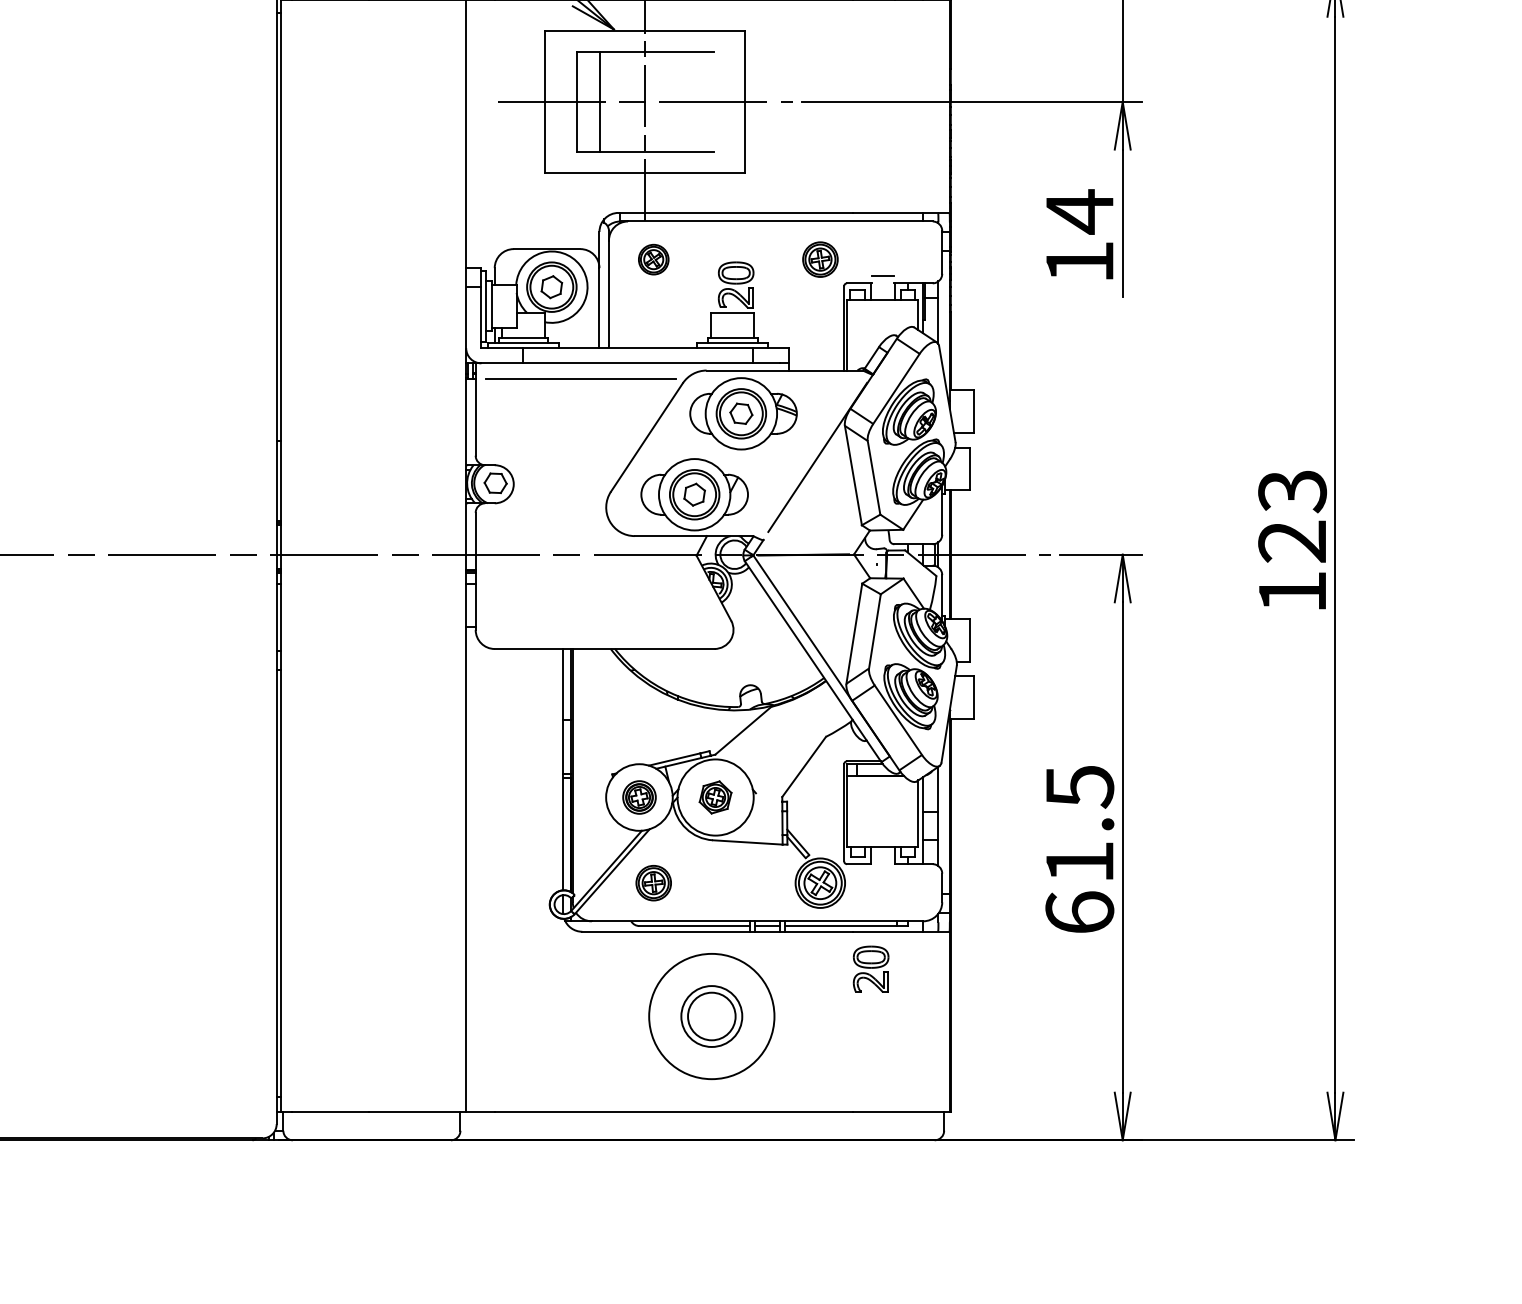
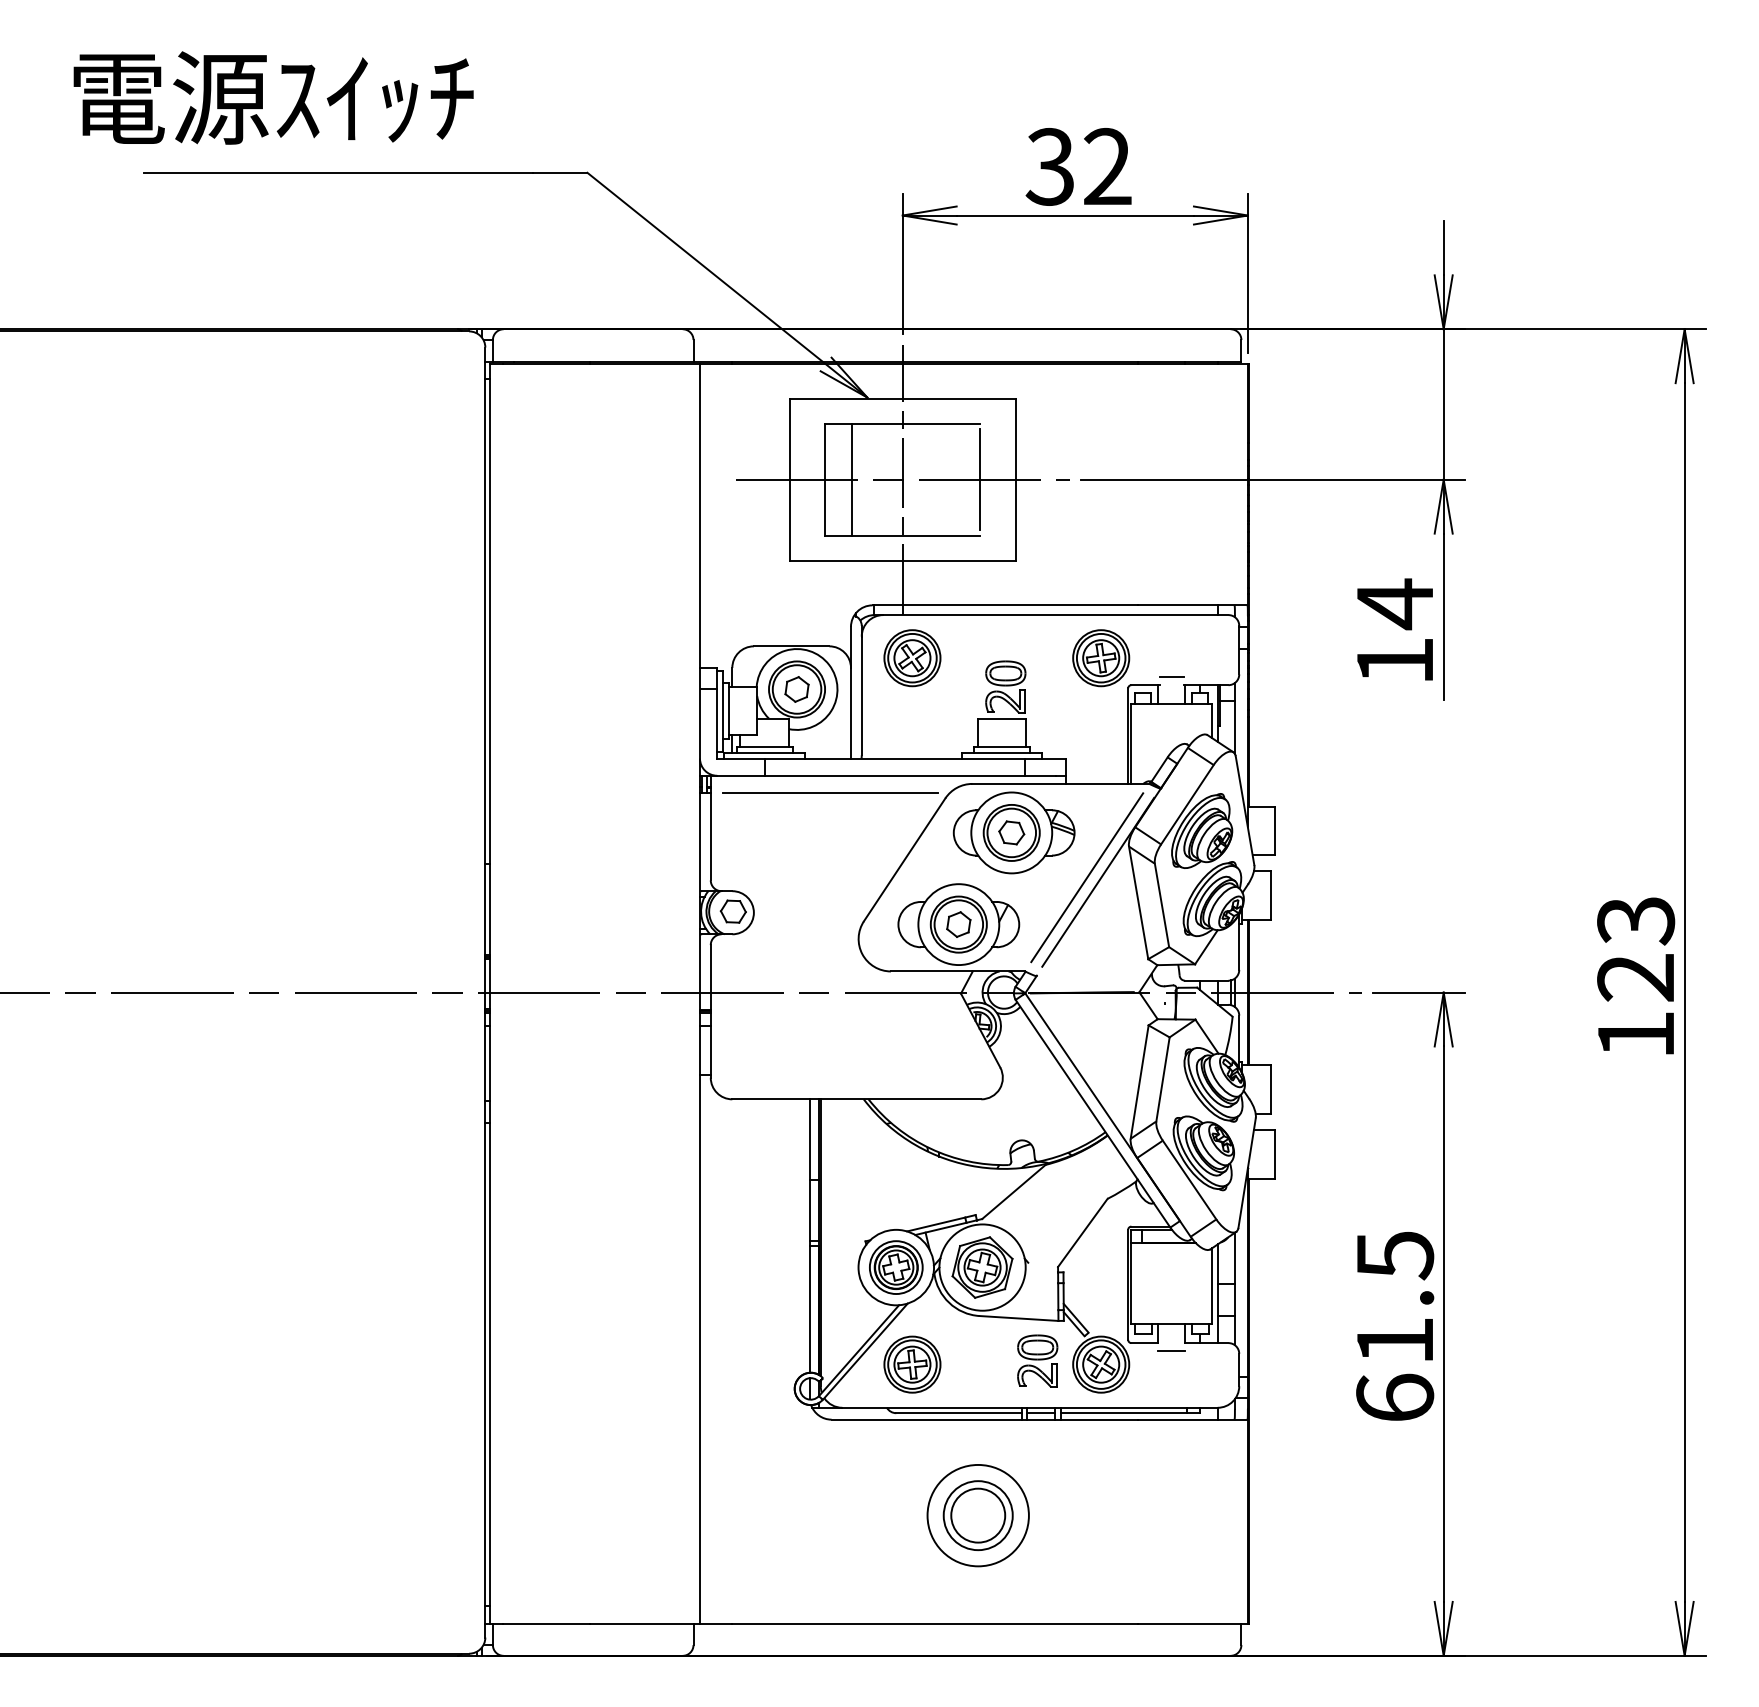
line: (713, 101) -> (980, 479), added
part: (653, 259) -> (912, 658), size x1.67
part: (820, 259) -> (1101, 658), size x1.43
line: (808, 453) -> (1087, 877), added
part: (639, 797) -> (896, 1267), size x1.43
part: (715, 797) -> (982, 1267), size x1.67
line: (882, 870) -> (1171, 1350), added
part: (653, 883) -> (912, 1364), size x1.43
part: (870, 968) -> (1037, 1360), moved
circle: (711, 1016) -> (977, 1515), size x0.71

